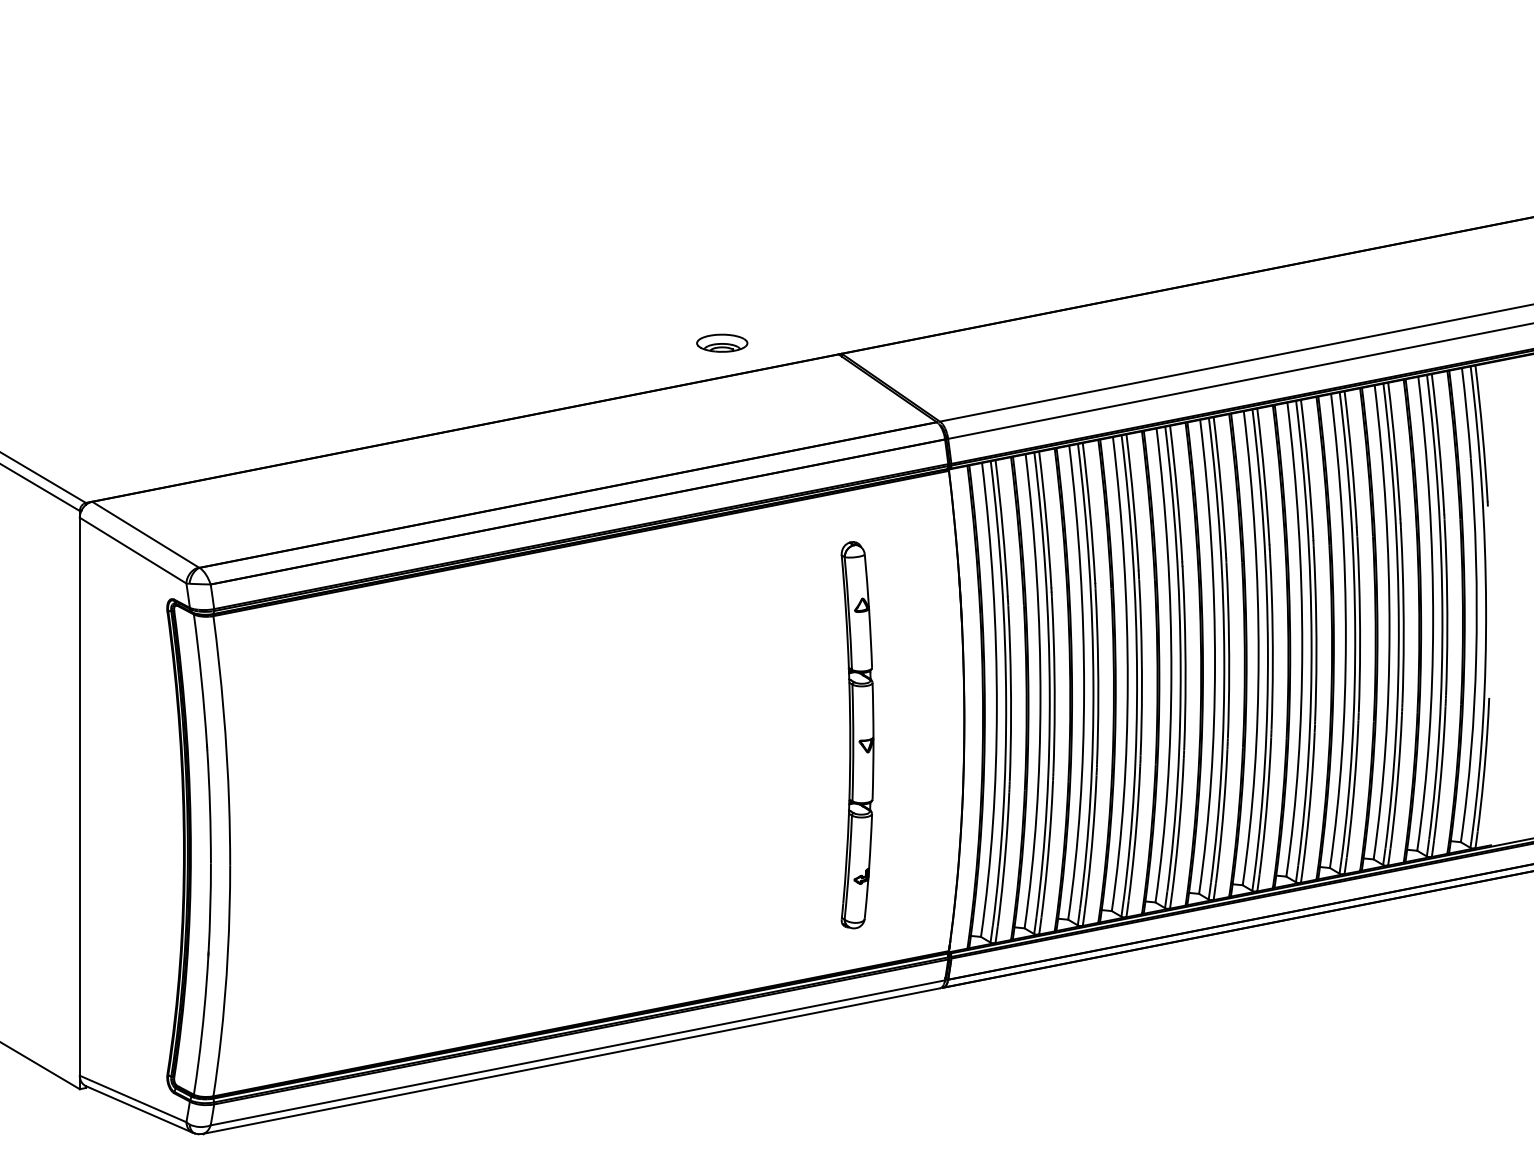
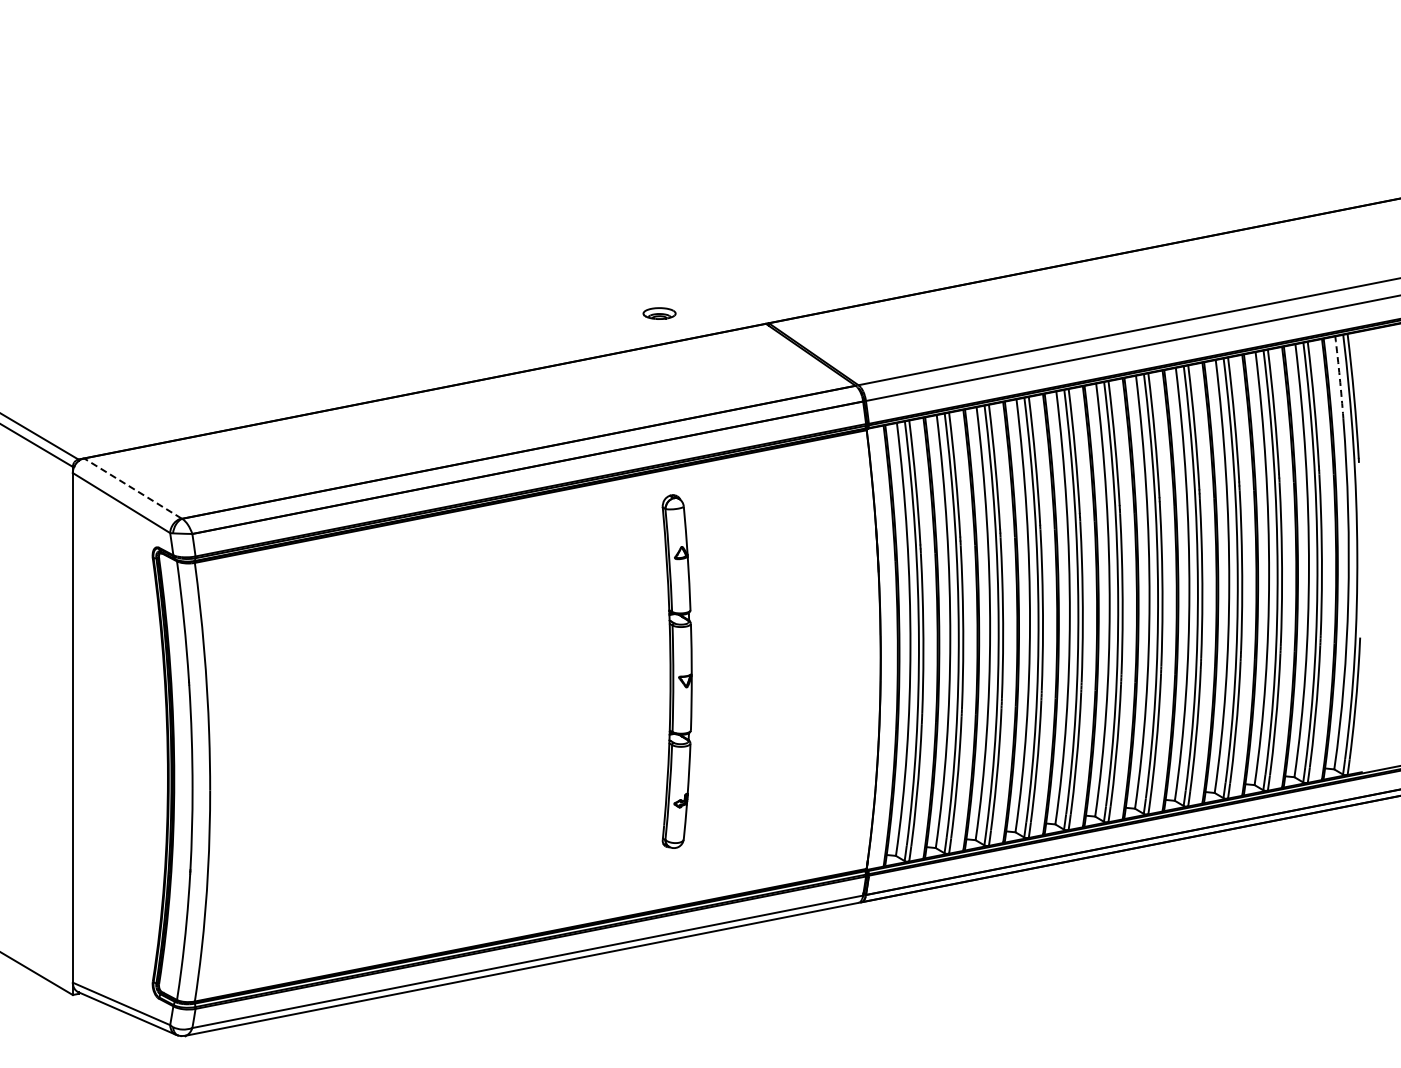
part: (722, 343) -> (659, 313), size x0.7
arc: (1466, 413) -> (1339, 377), solid -> dashed
line: (145, 534) -> (132, 488), solid -> dashed
part: (856, 735) -> (676, 671), moved

